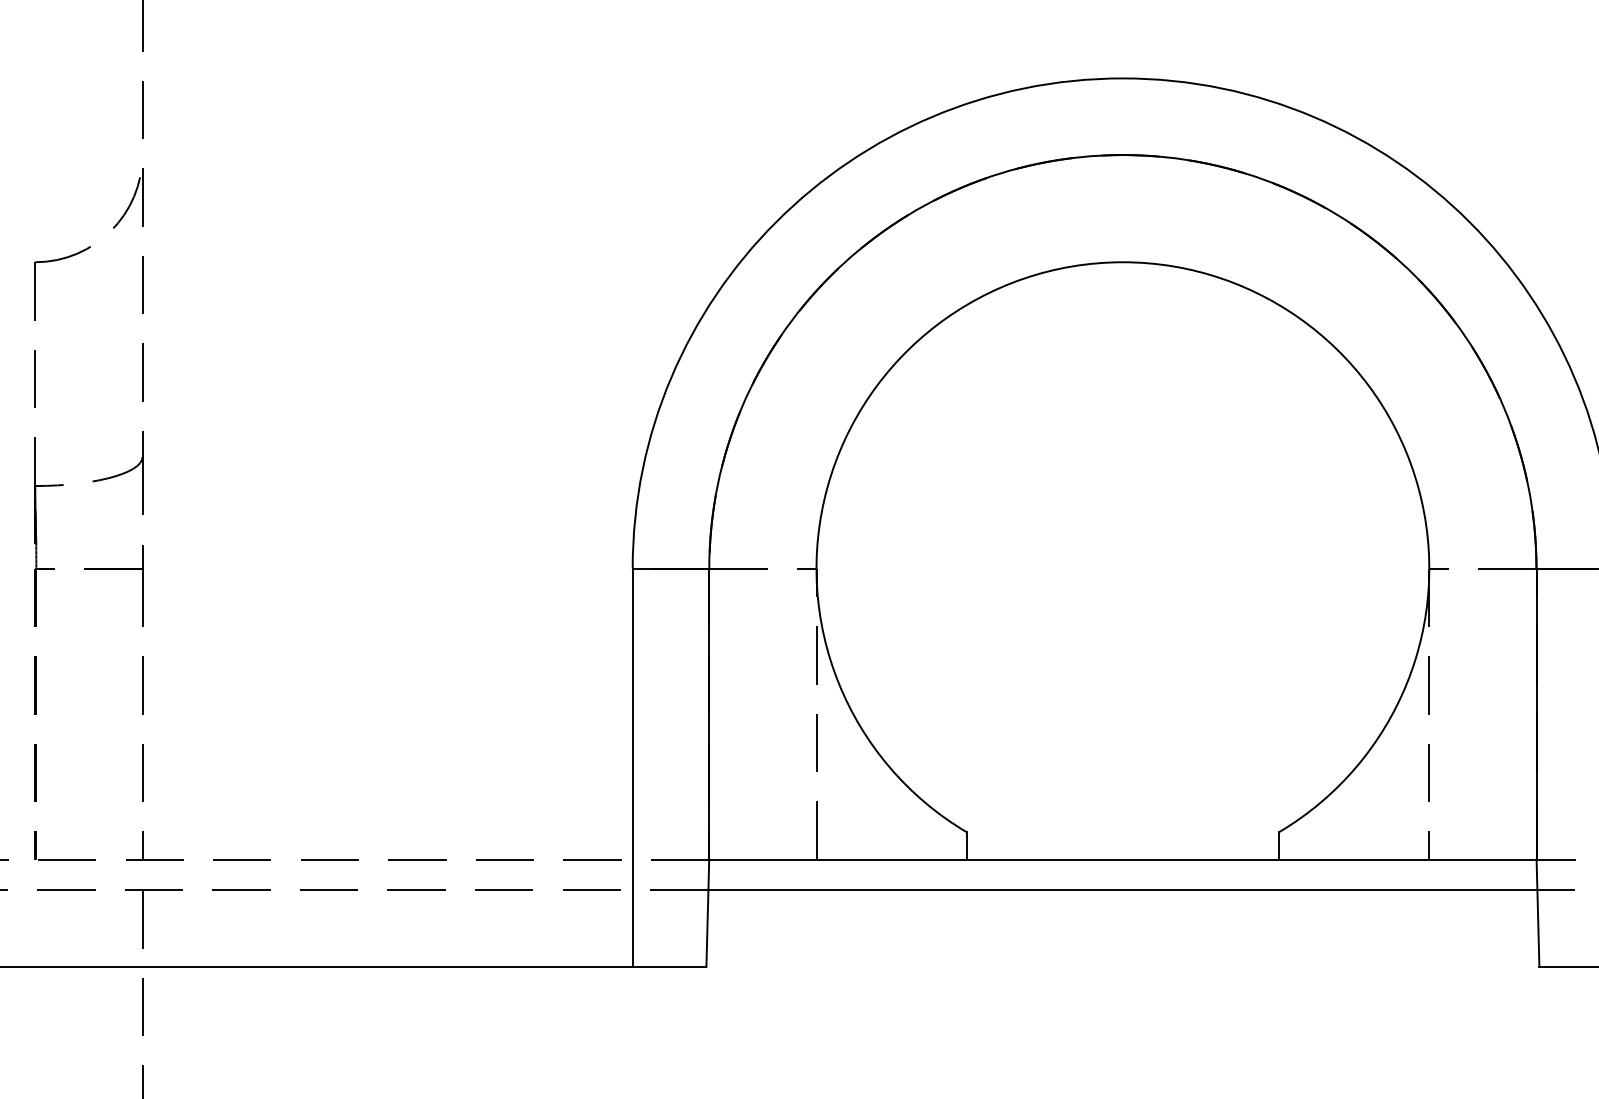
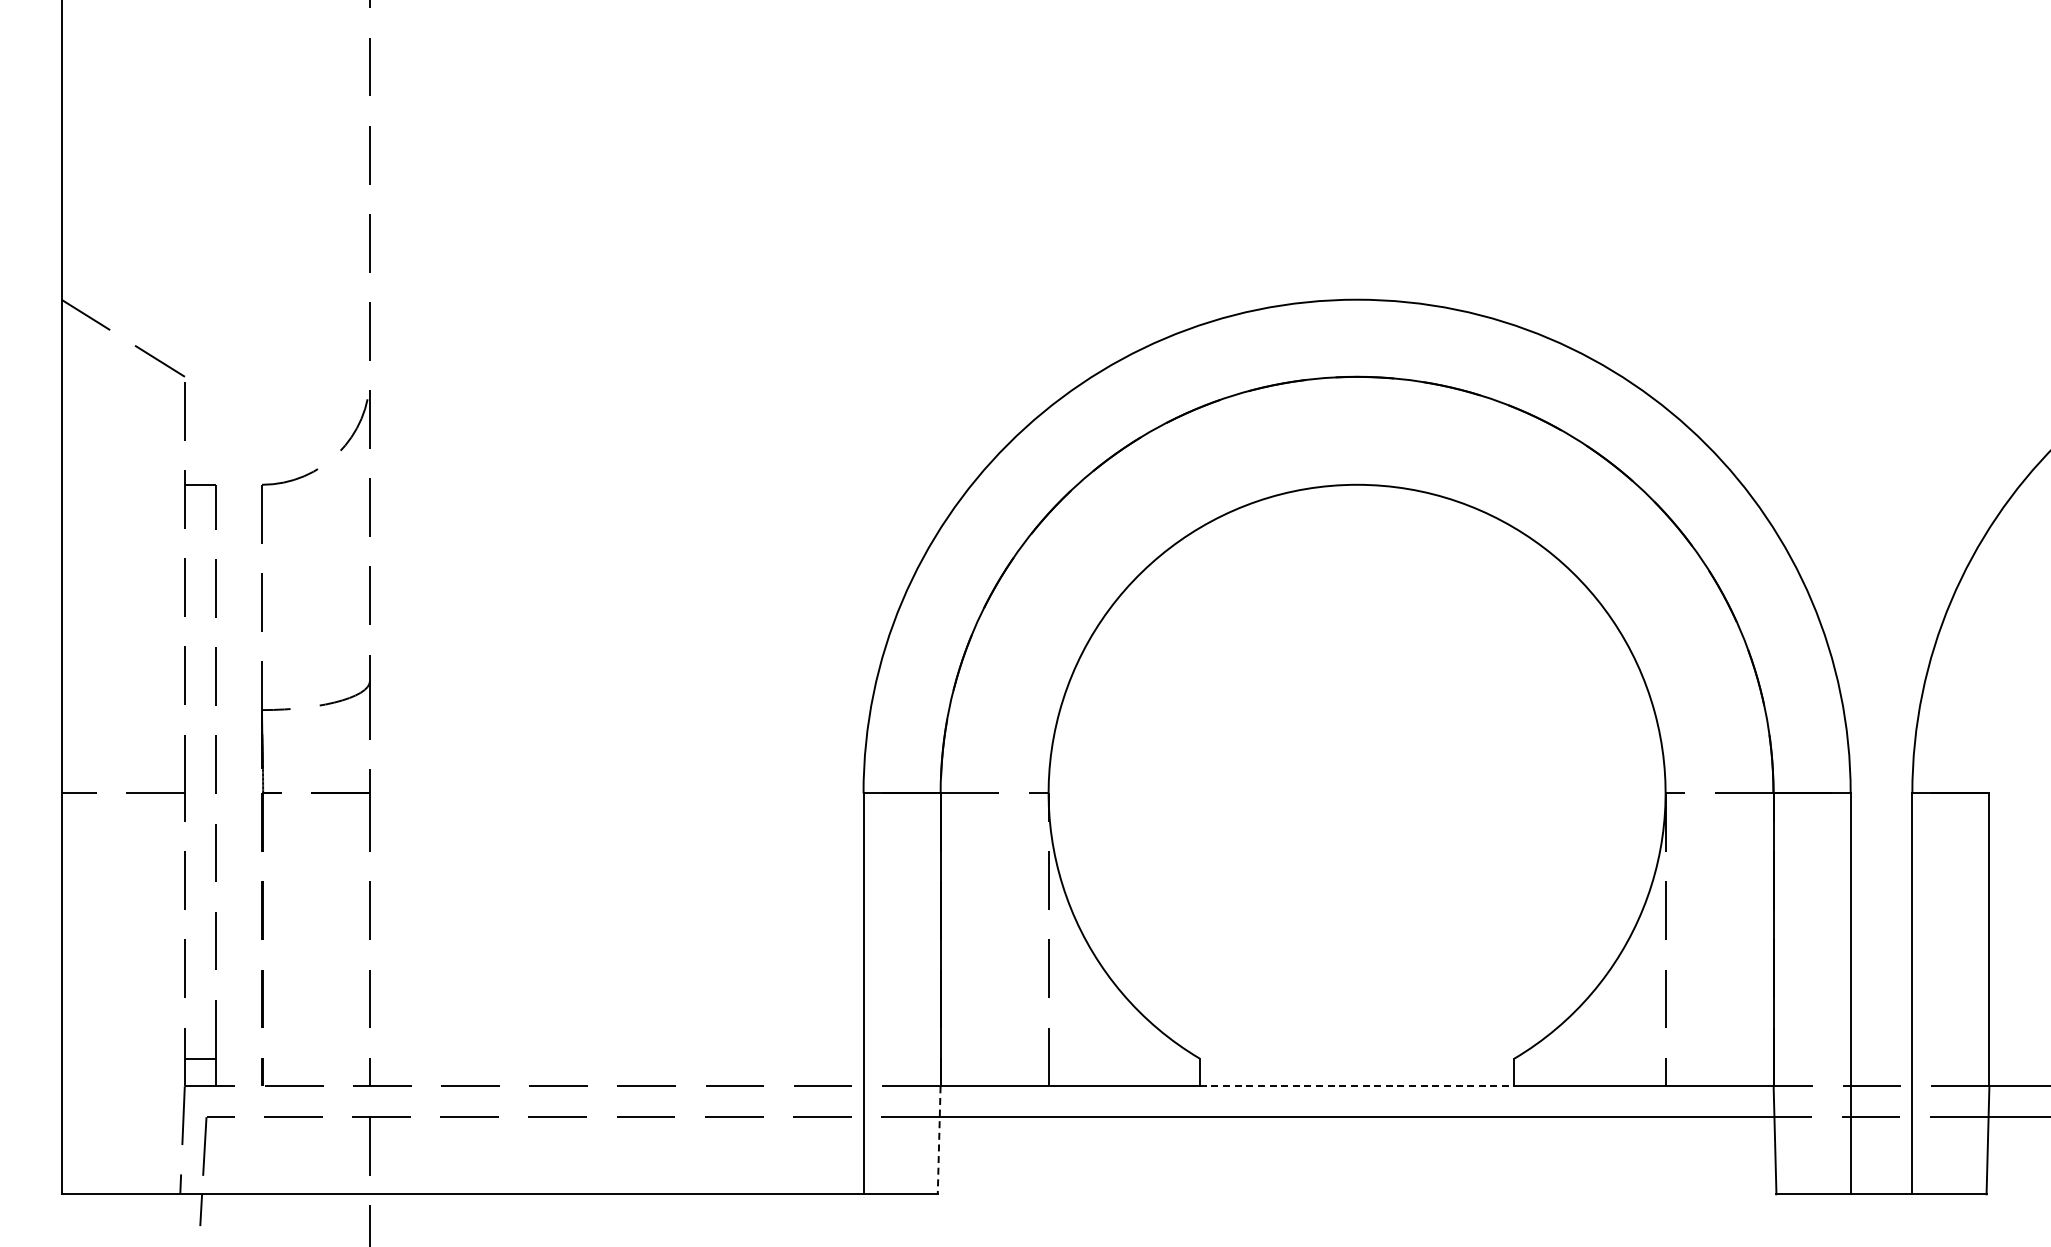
line: (1123, 859) -> (1357, 1086), solid -> dashed
line: (708, 913) -> (939, 1140), solid -> dashed

